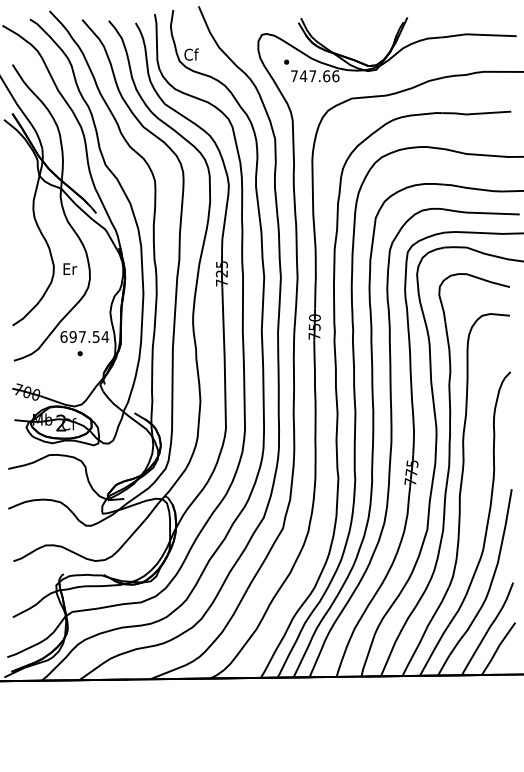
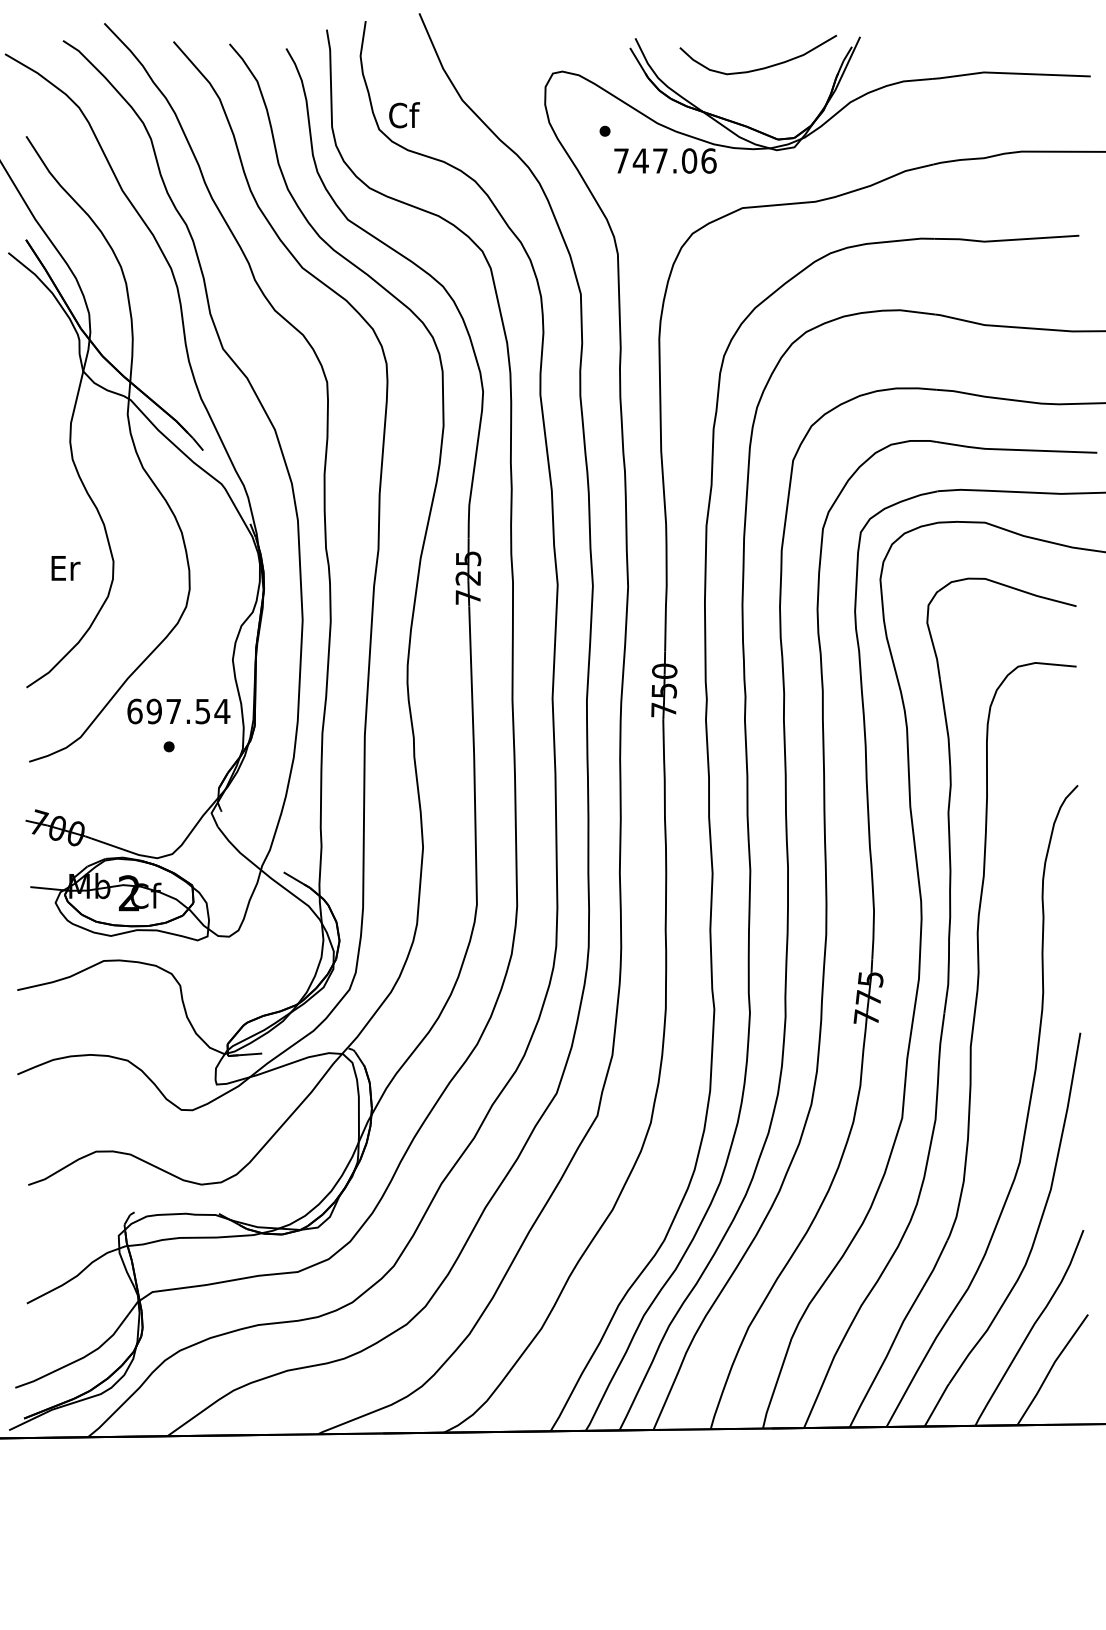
curve: (360, 31) -> (760, 66), added
text: (326, 75) -> (689, 159), 747.66 -> 747.06
text: (70, 268) -> (66, 566), moved

